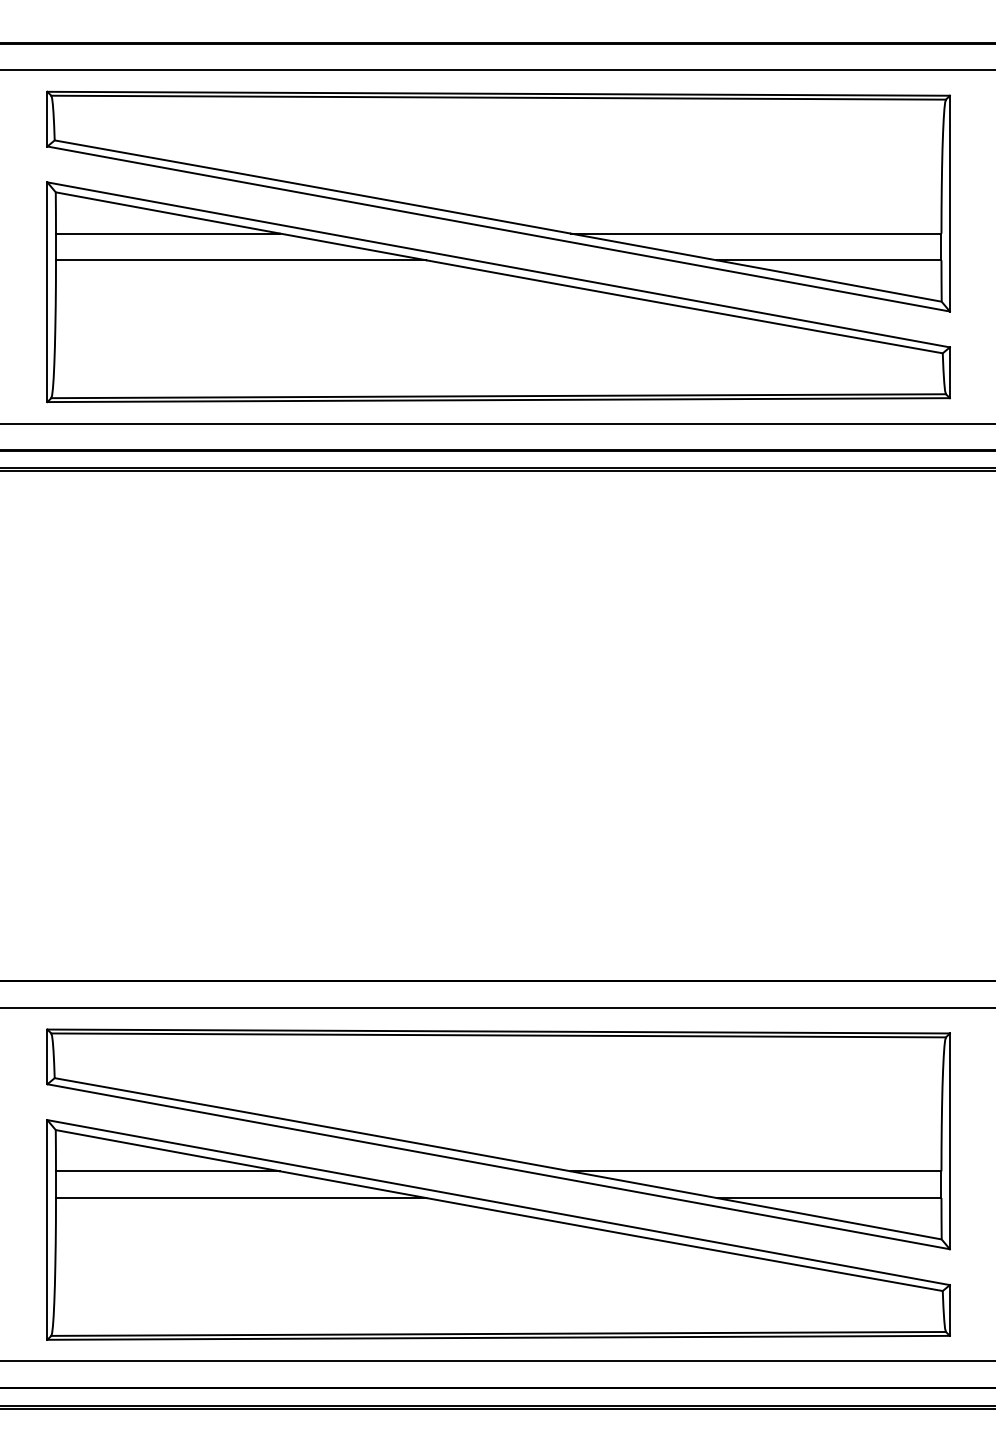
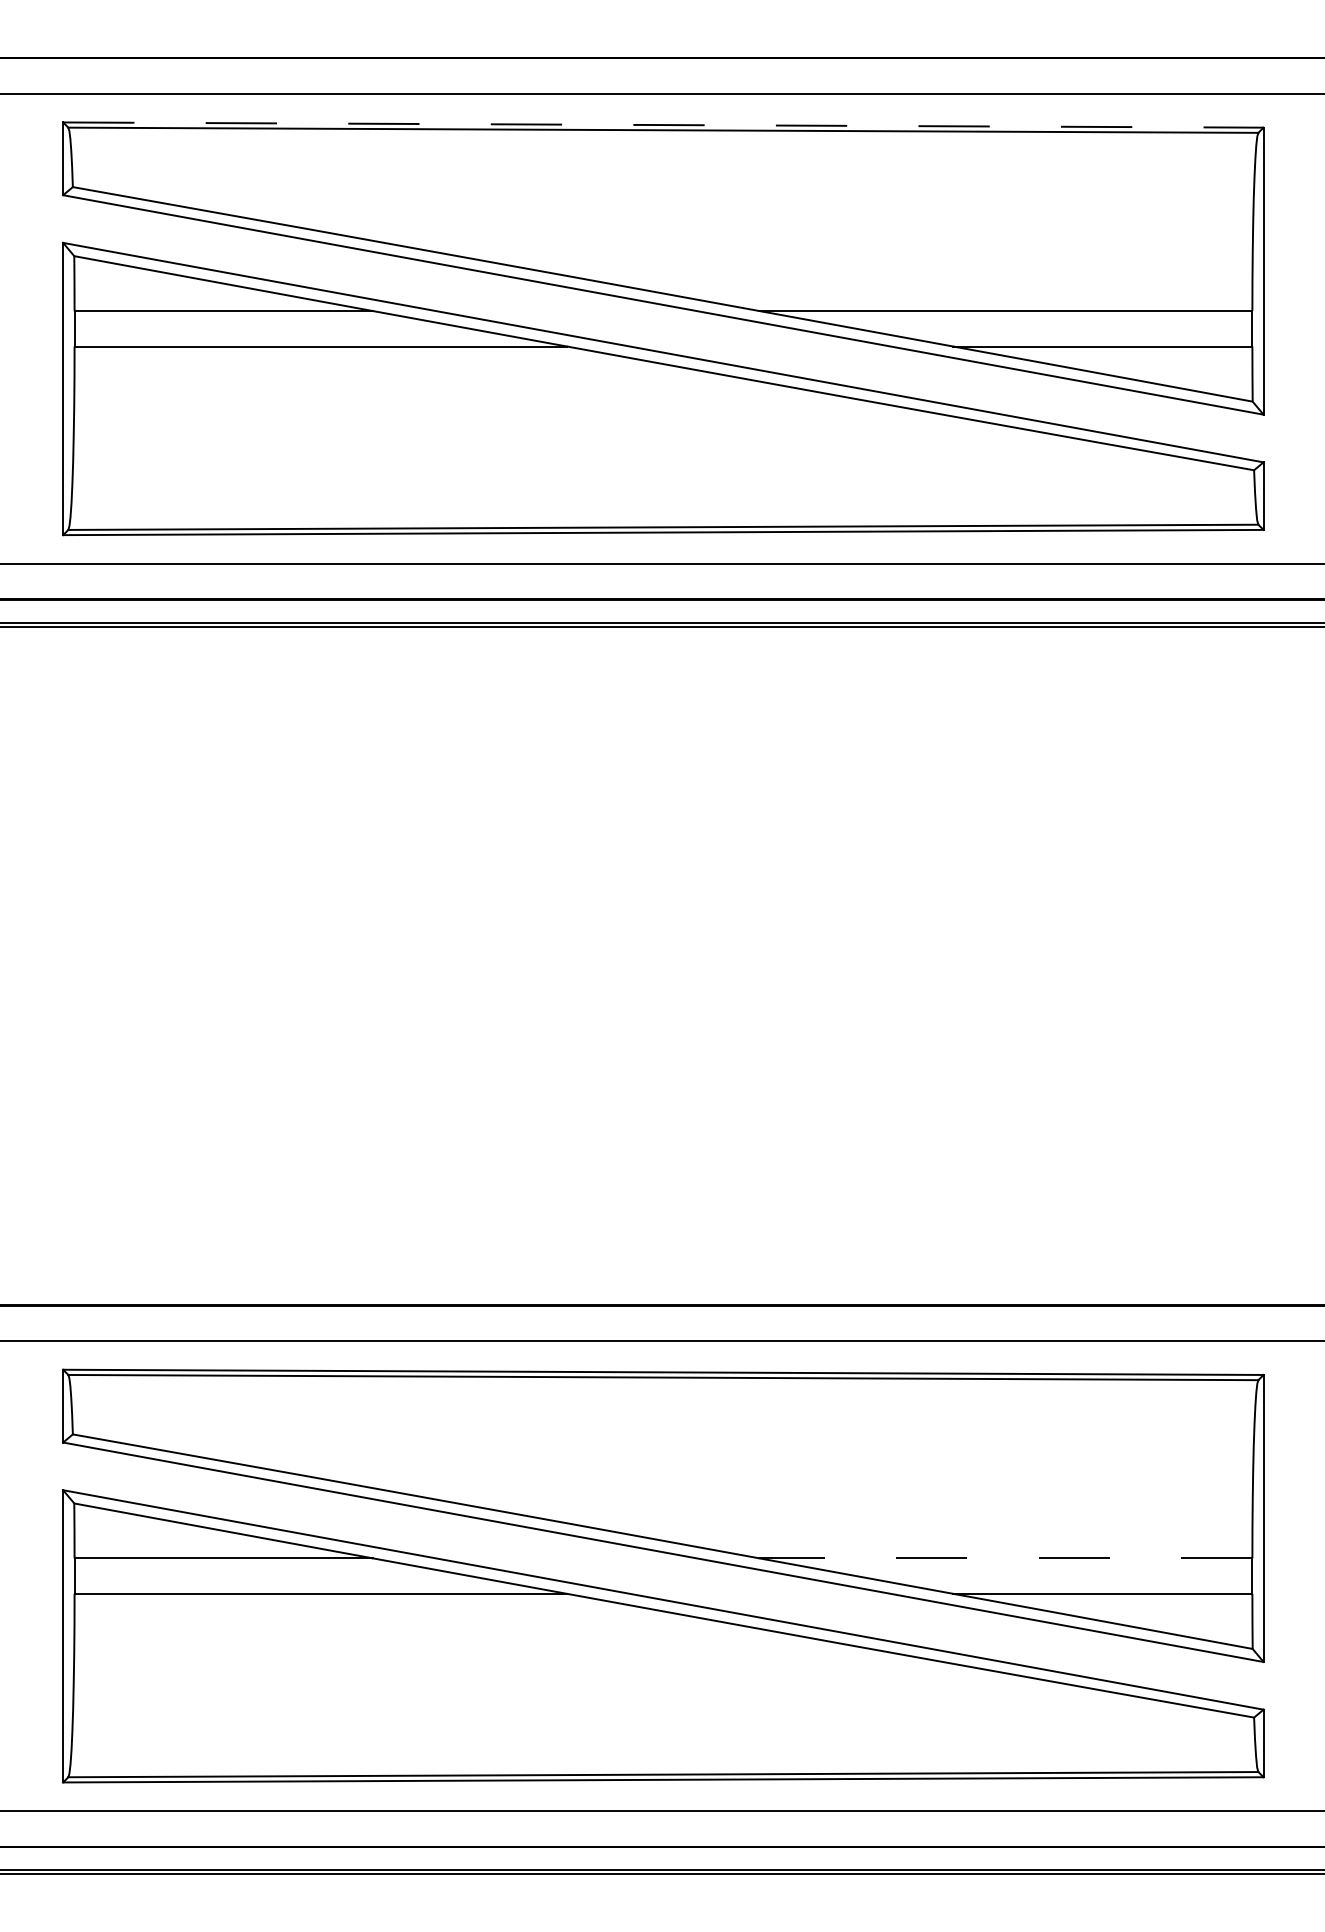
line: (498, 94) -> (663, 125), solid -> dashed
line: (755, 1171) -> (1005, 1558), solid -> dashed

